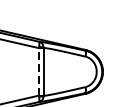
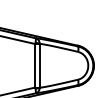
line: (39, 71) -> (35, 65), dashed -> solid

